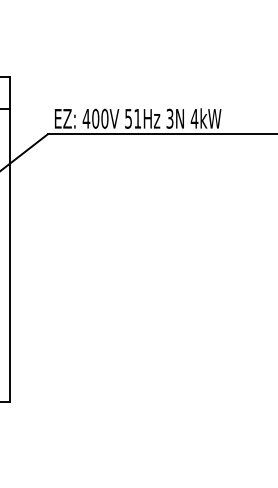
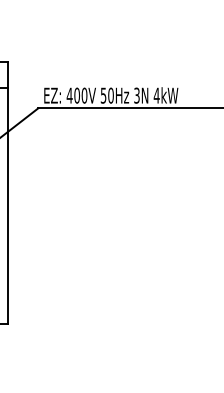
text: (137, 118) -> (110, 95), 51Hz -> 50Hz

